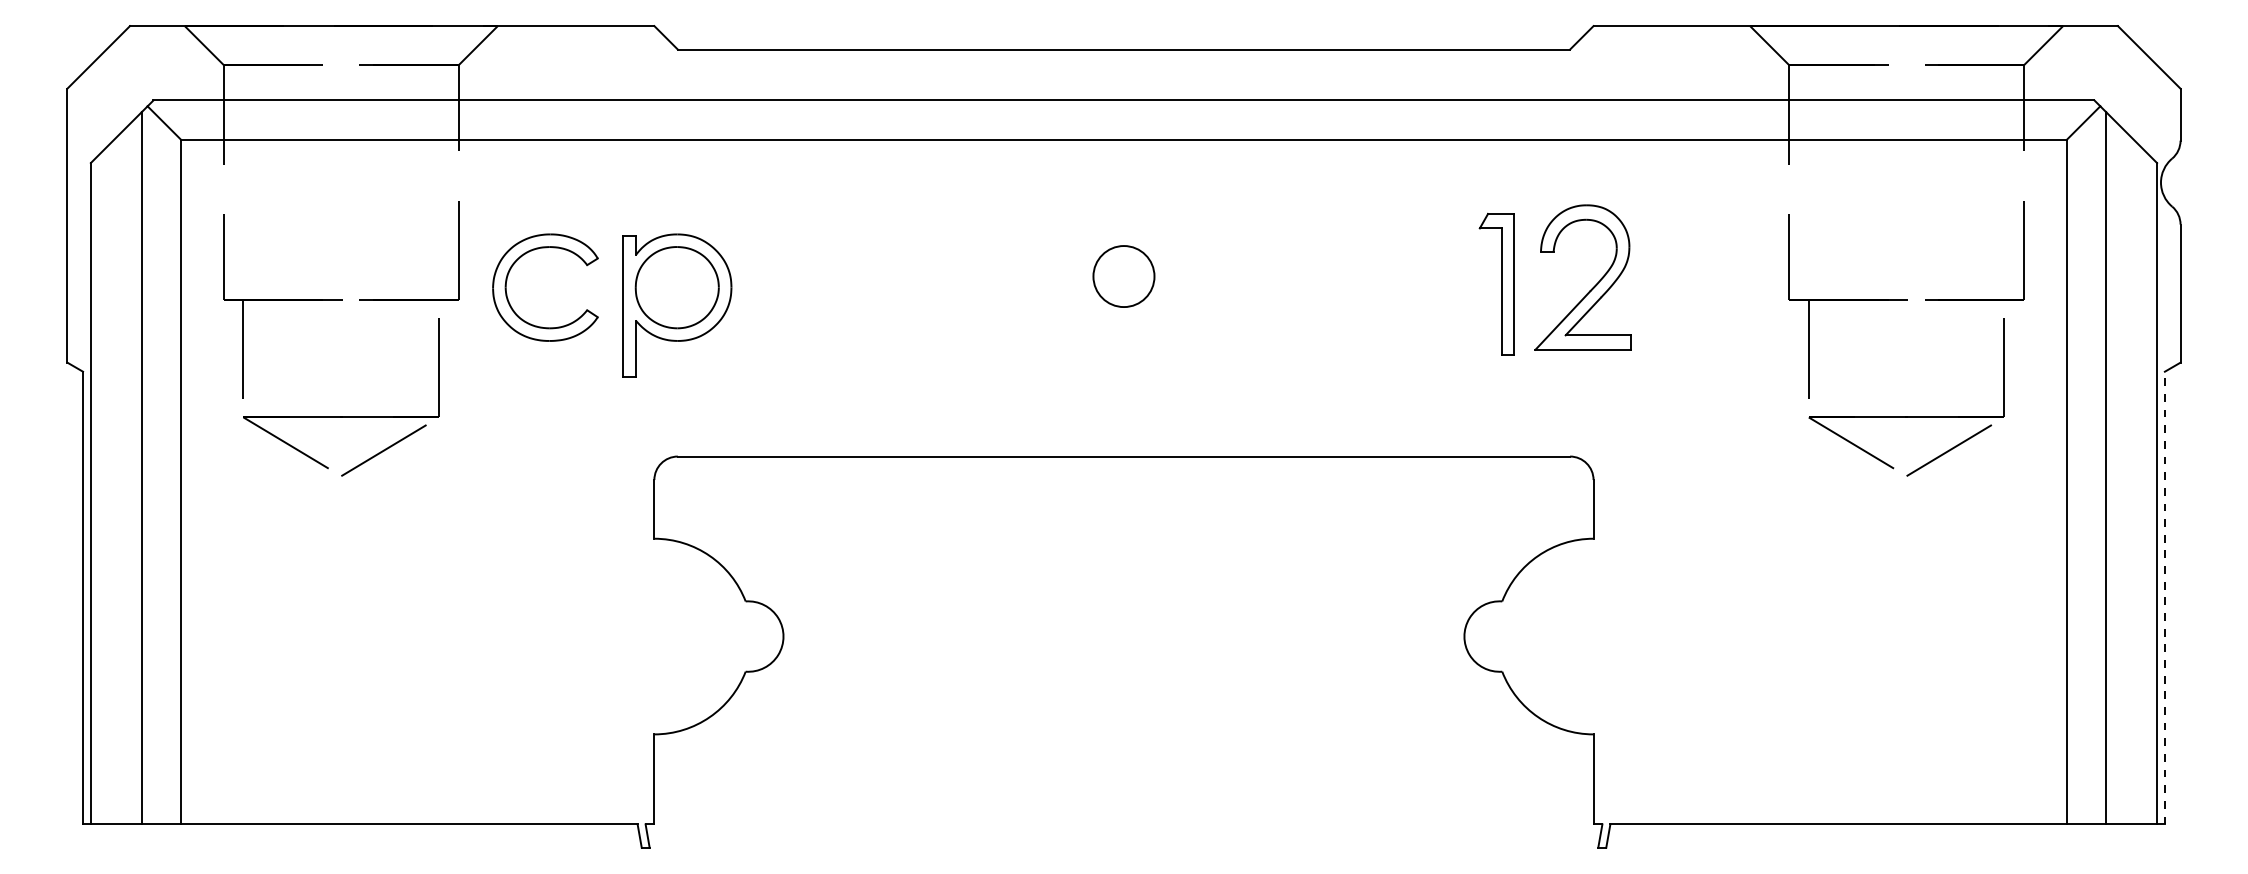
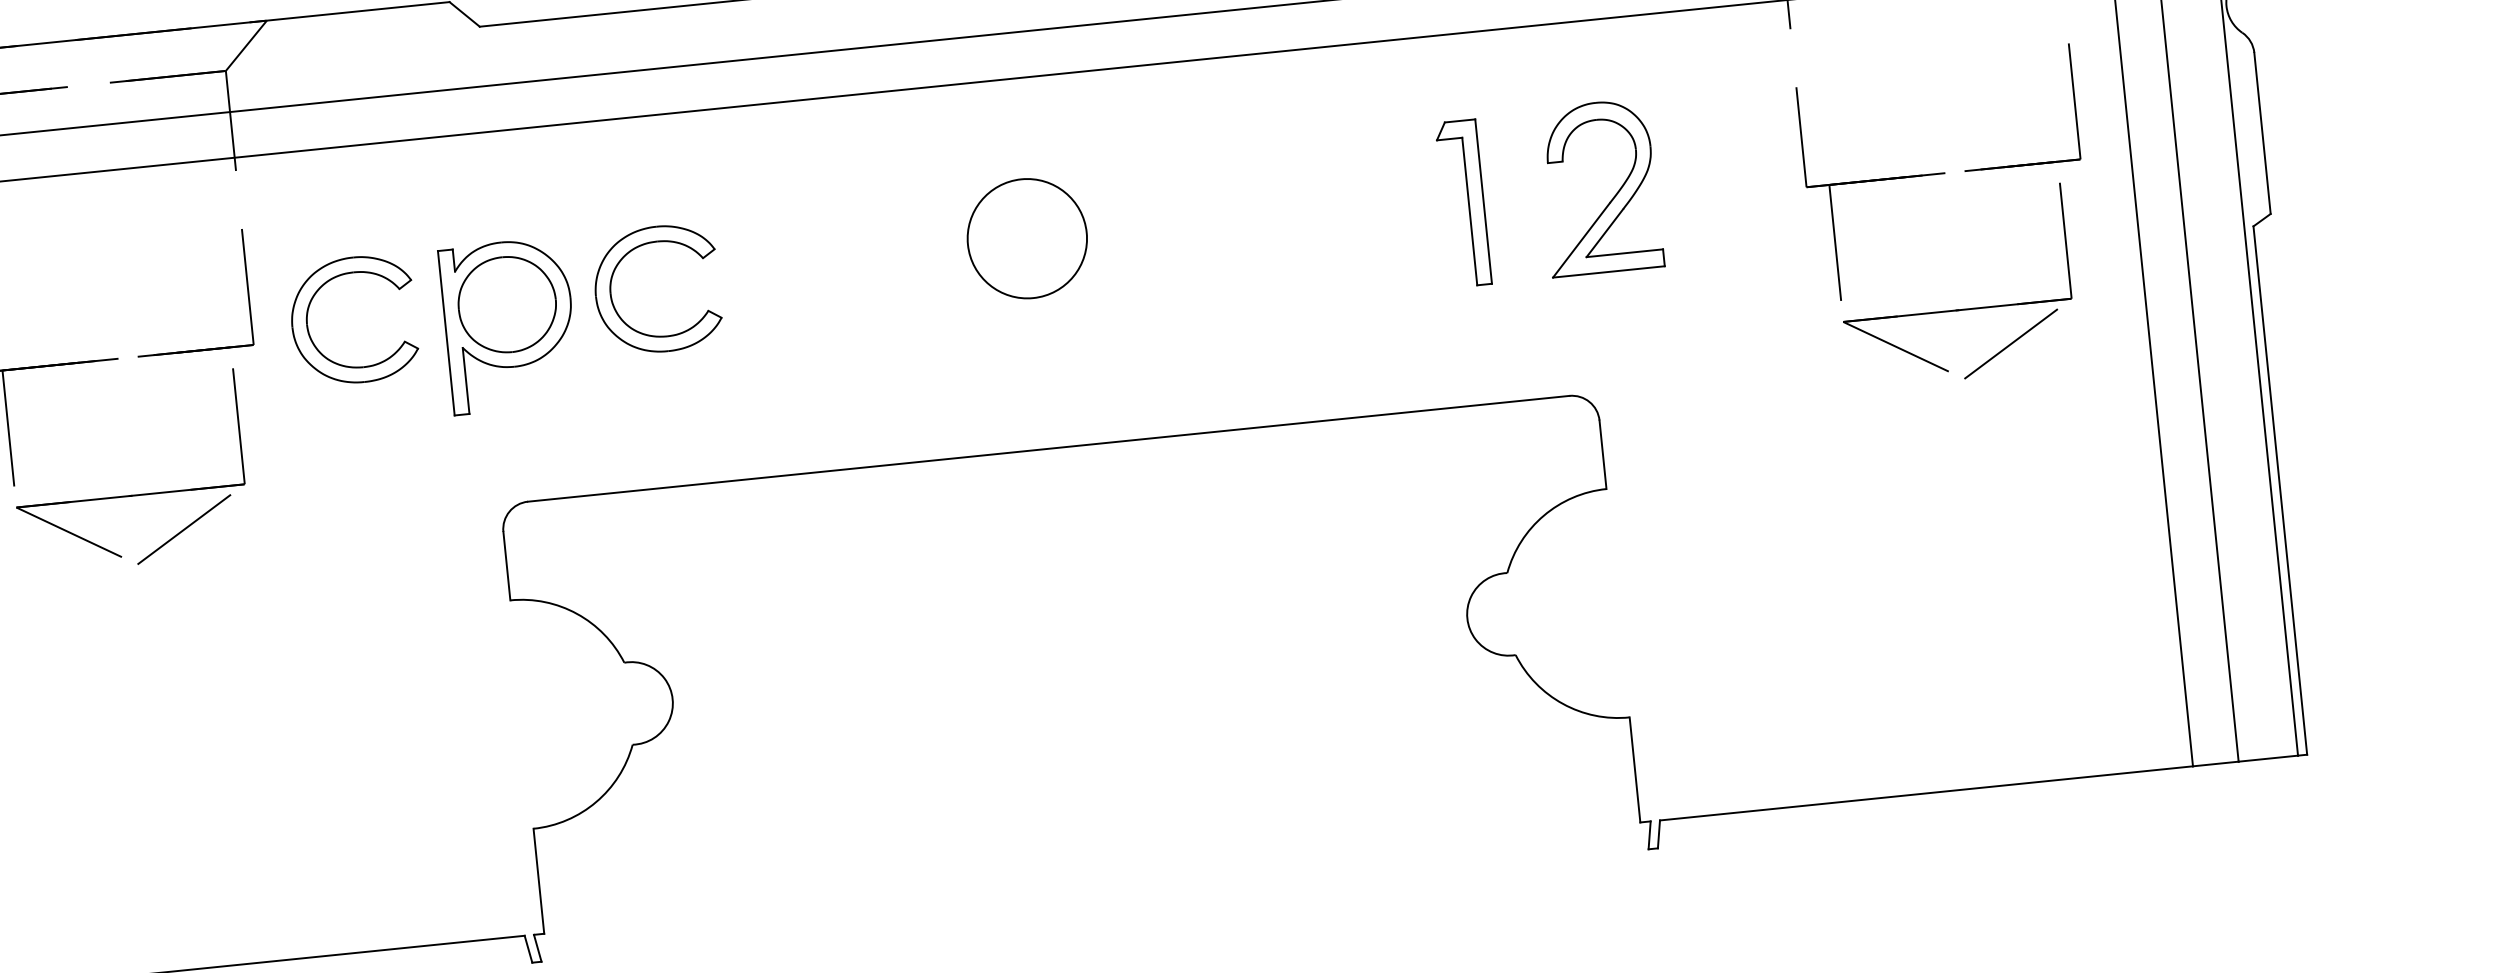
part: (778, 260) -> (622, 260), added
circle: (1123, 276) -> (1026, 238), size x1.67
part: (1592, 287) -> (1612, 198), moved
line: (2164, 597) -> (2279, 489), dashed -> solid

